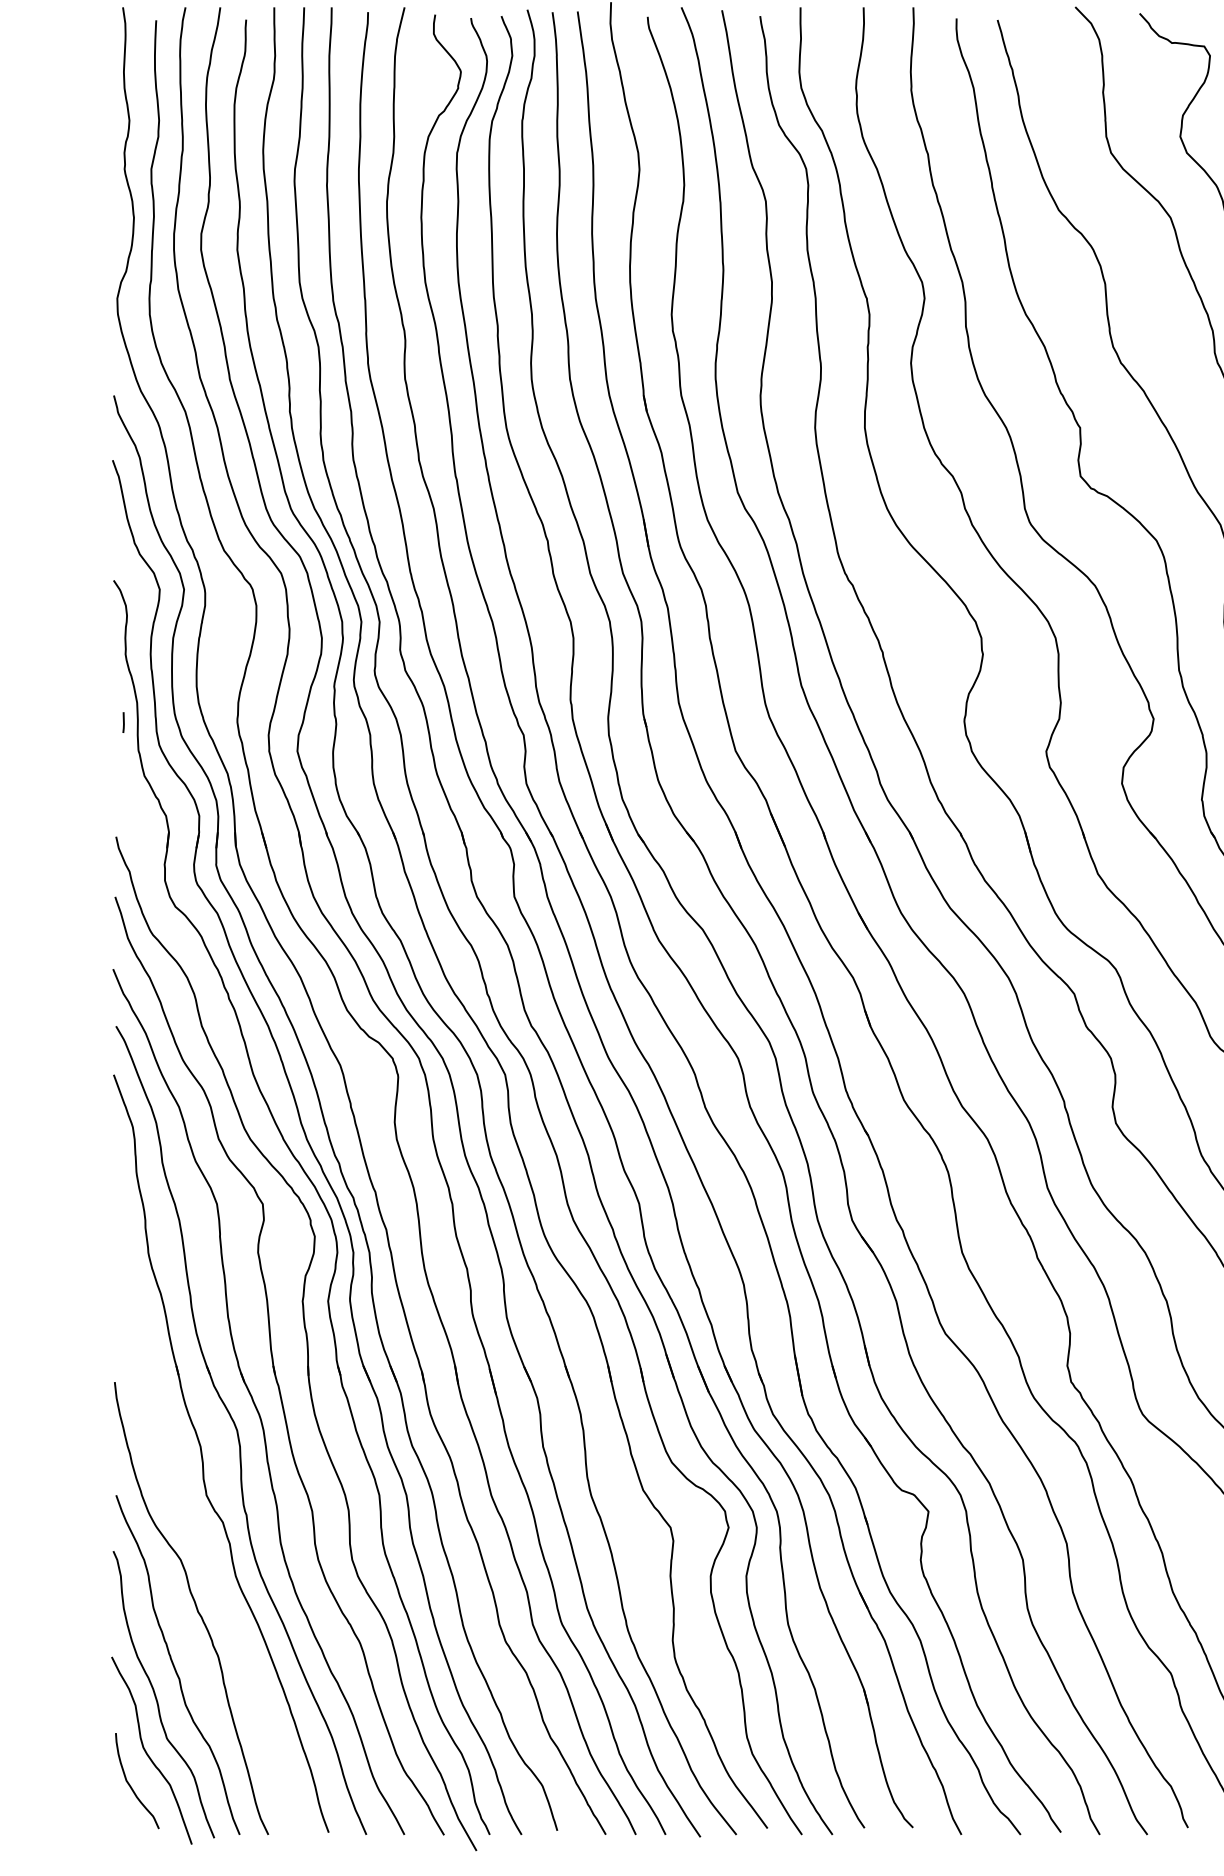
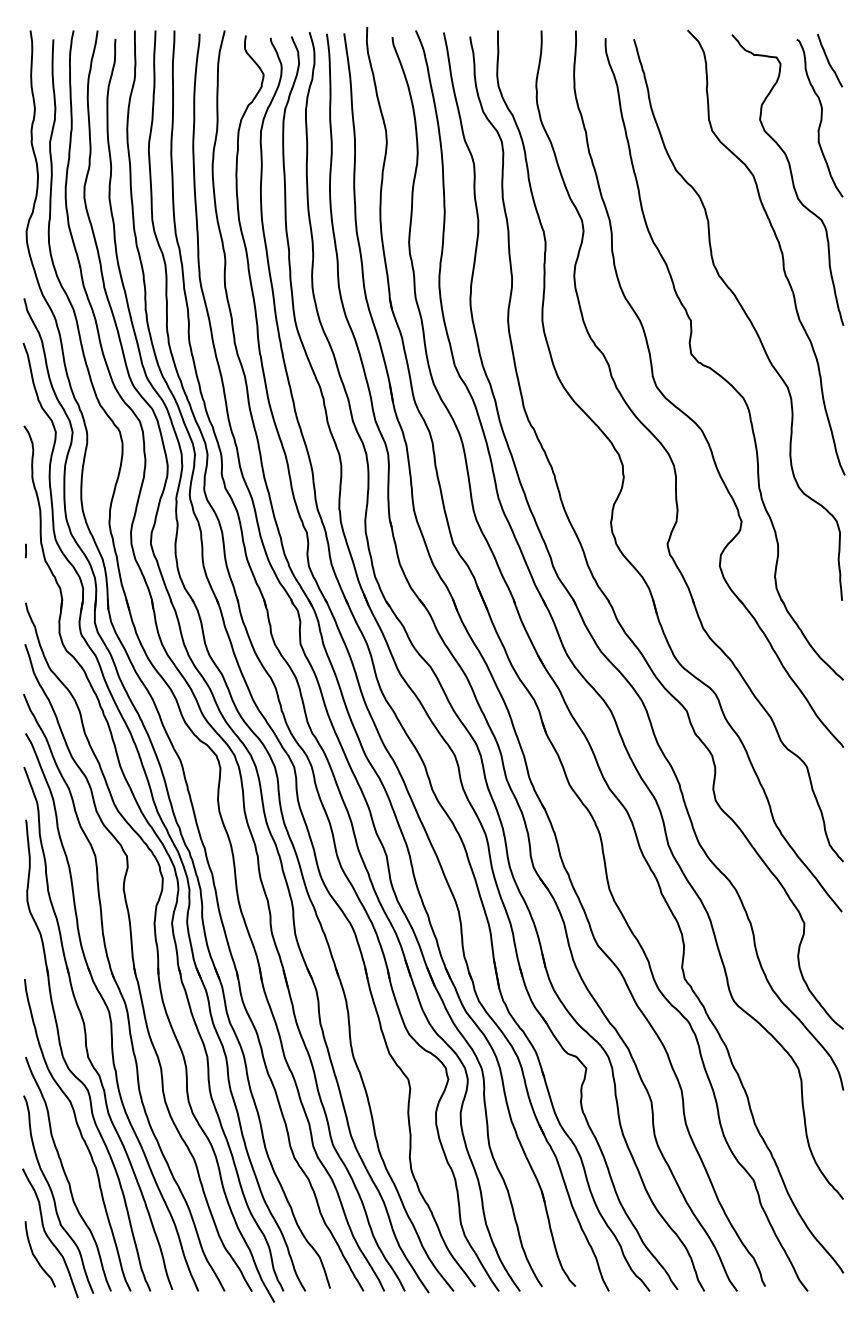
line: (123, 721) -> (25, 550), moved
part: (176, 1504) -> (67, 1063), added

